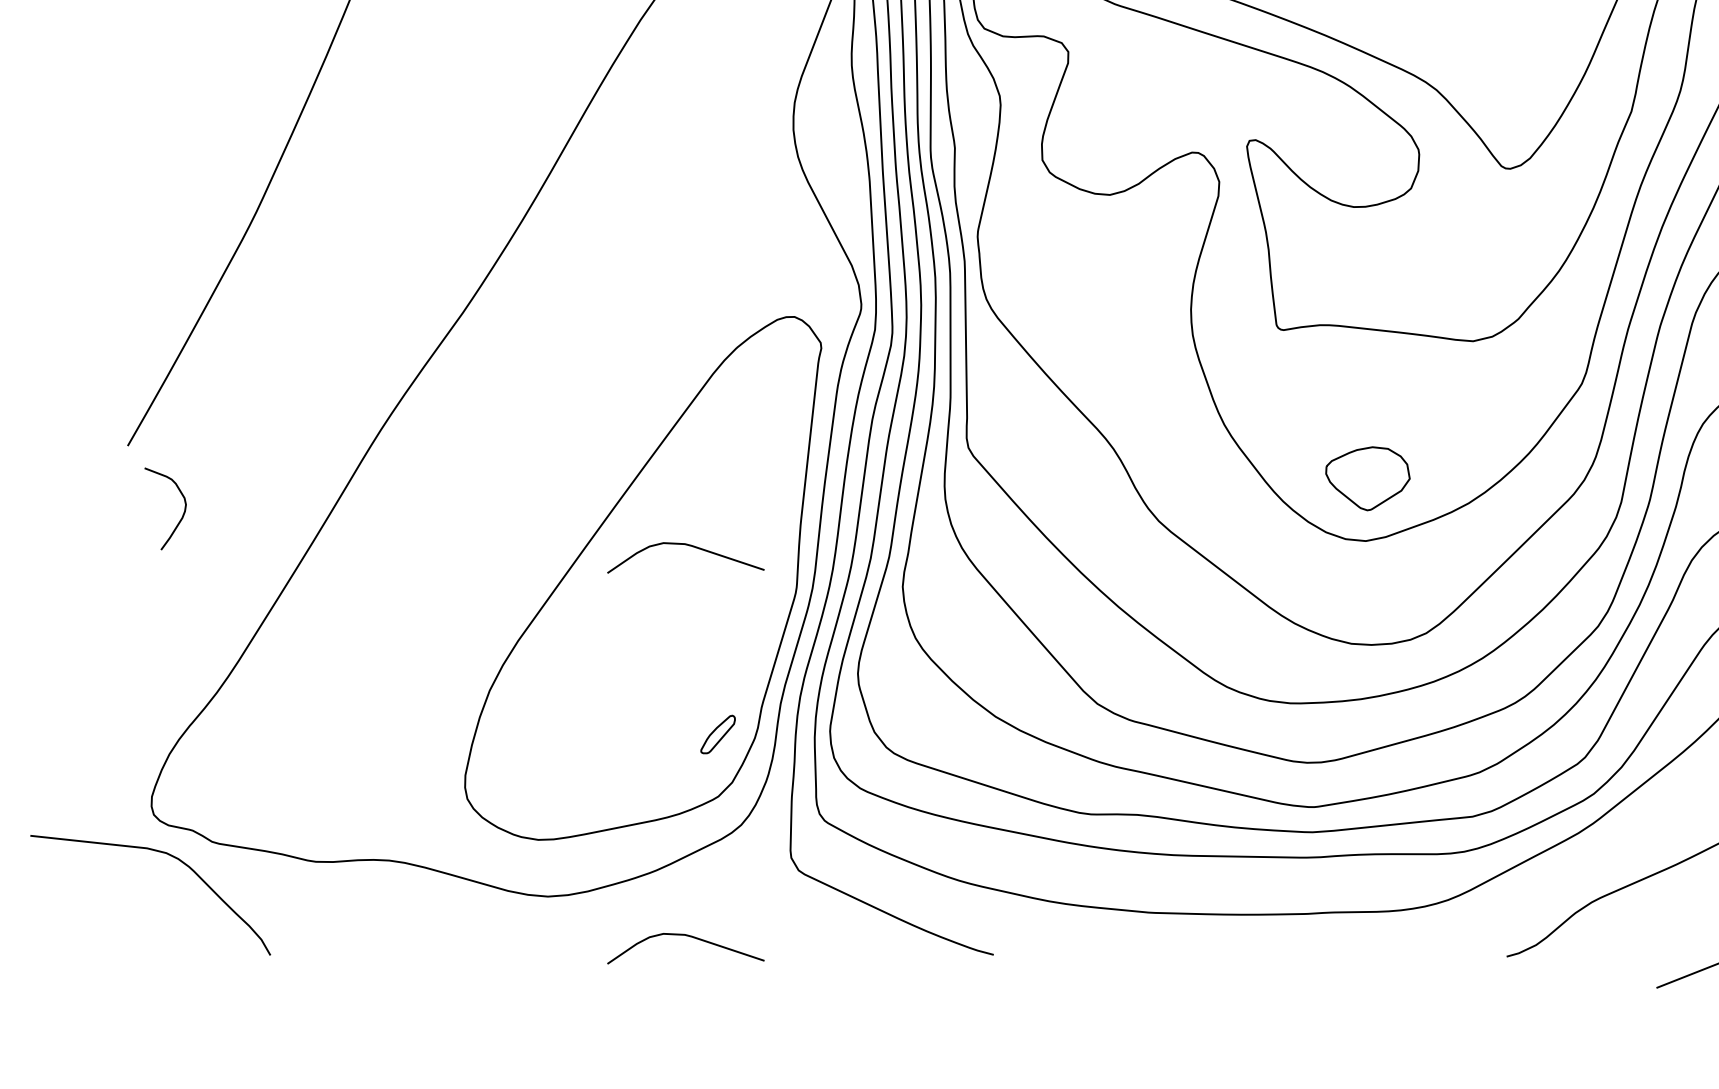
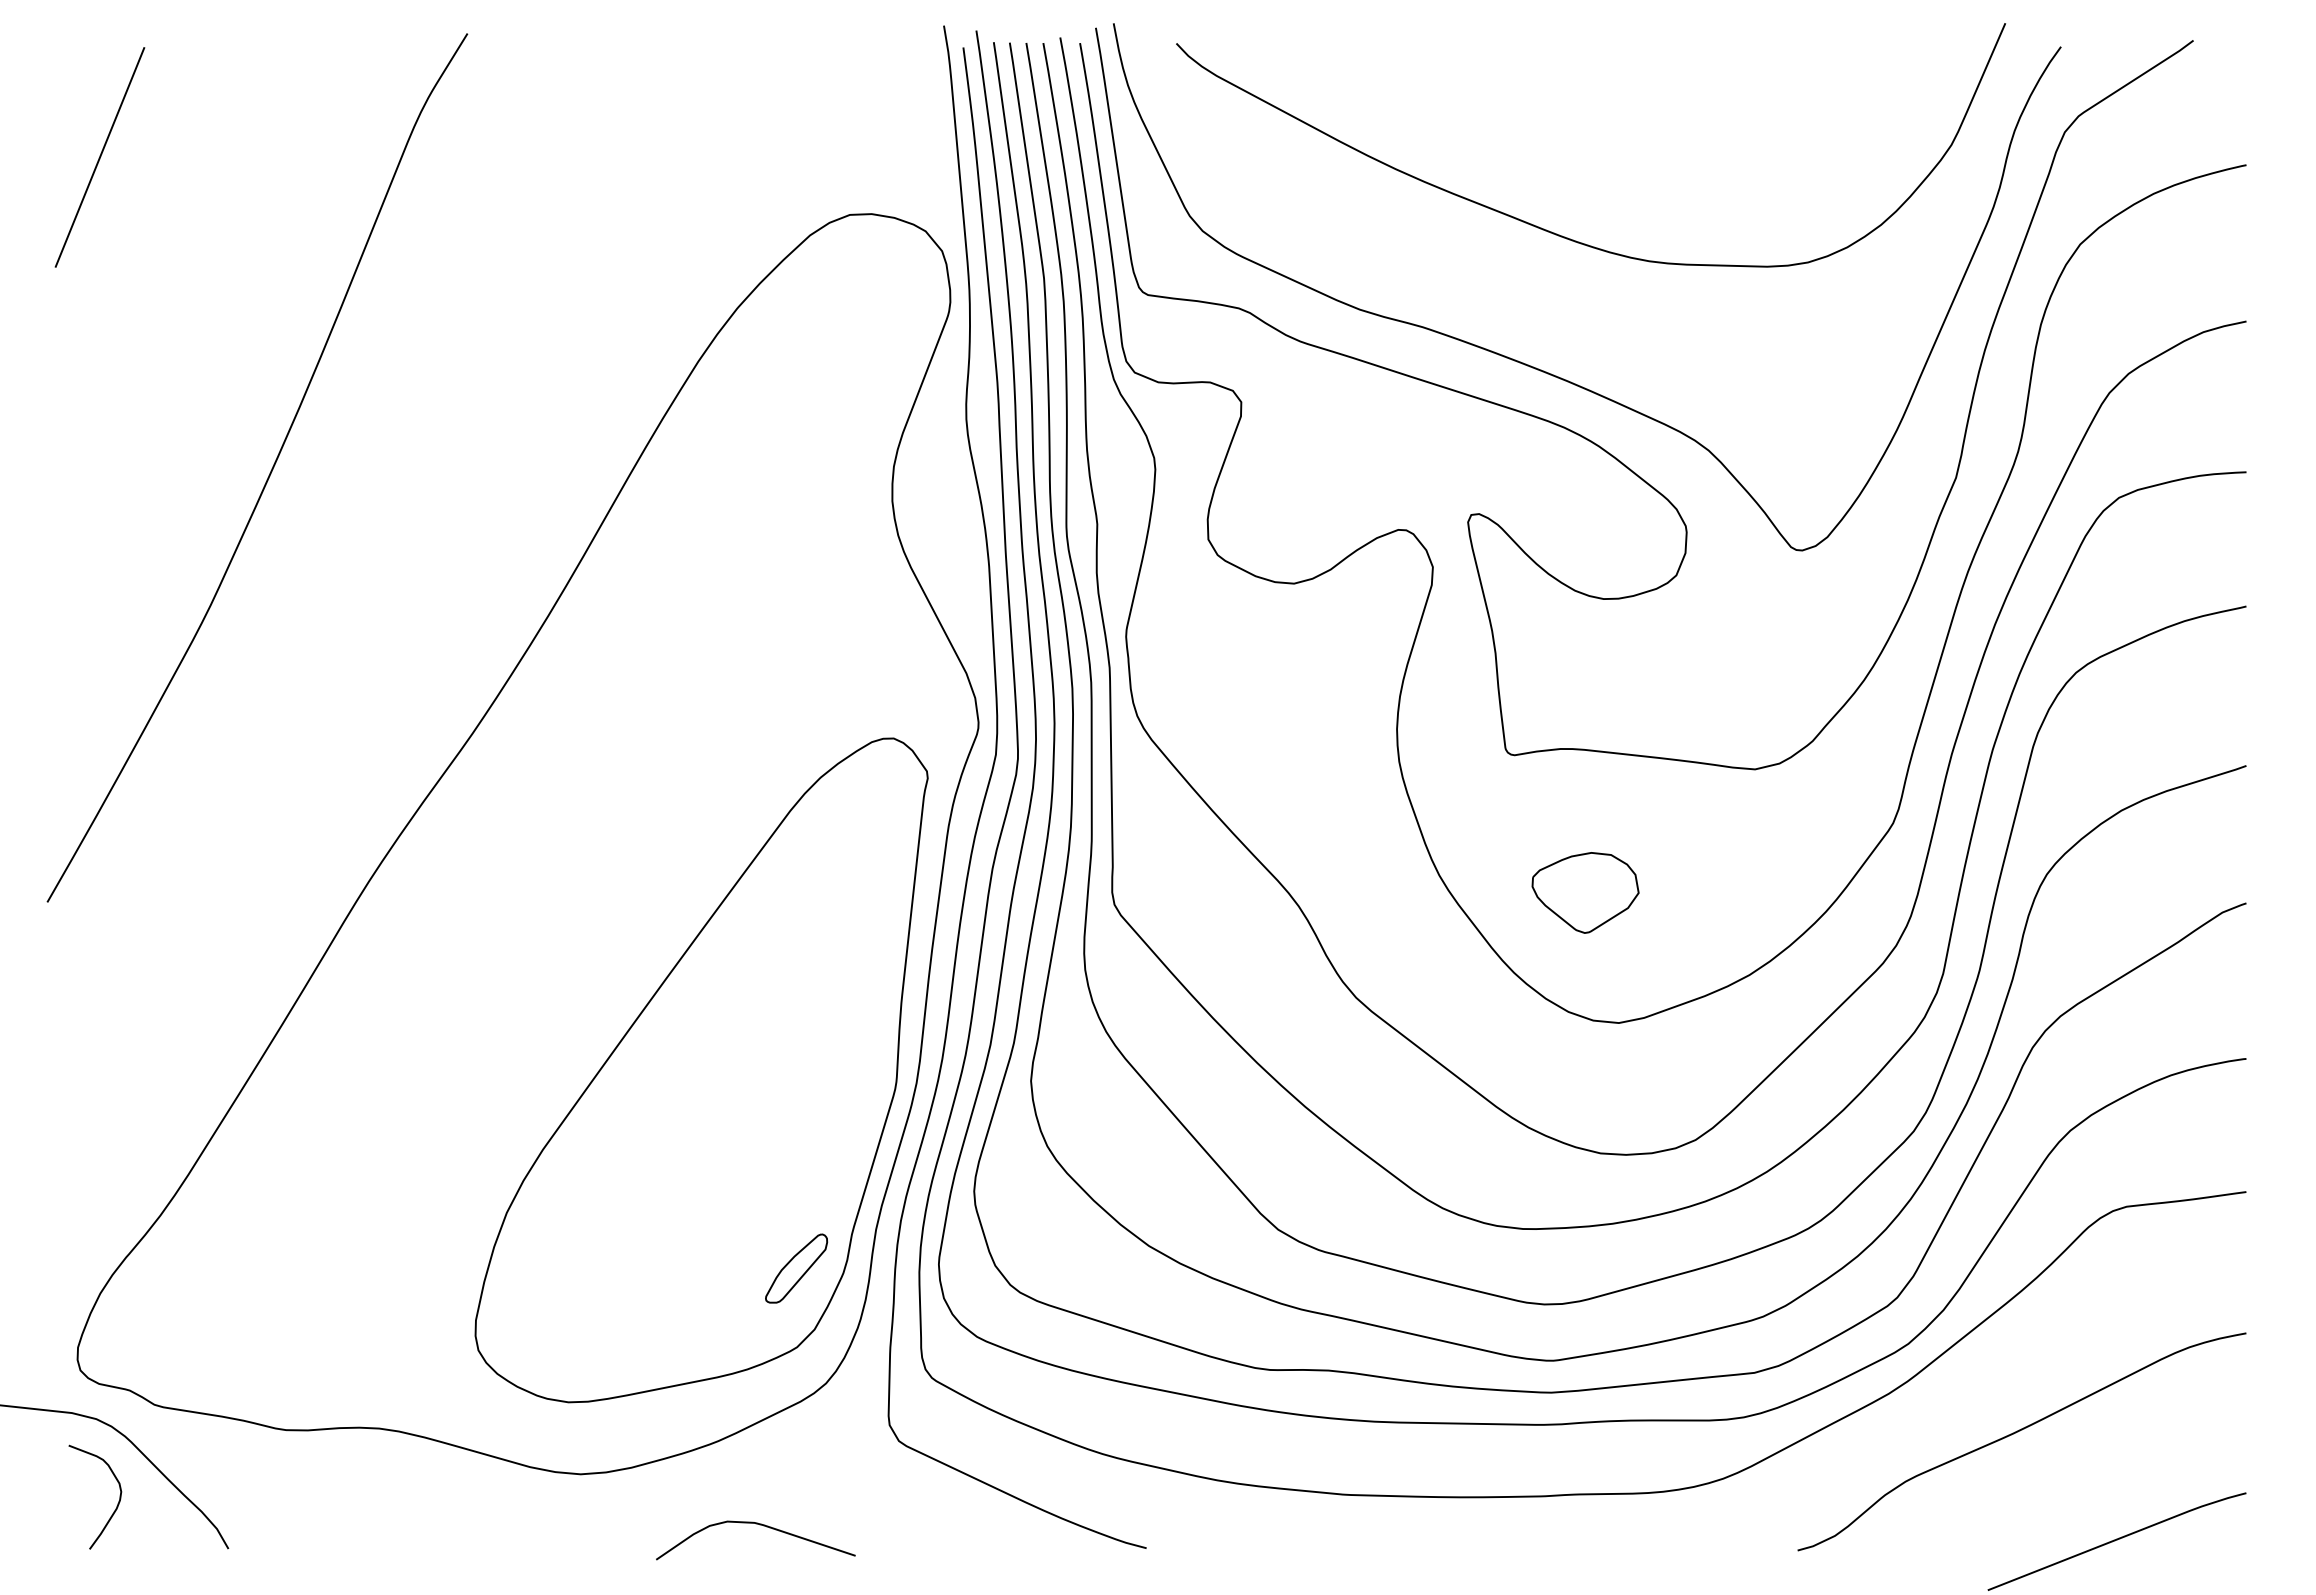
part: (1367, 478) -> (1585, 892), moved
curve: (183, 513) -> (117, 1503), moved
curve: (688, 546) -> (759, 1029), removed
part: (717, 734) -> (796, 1268), size x1.43

